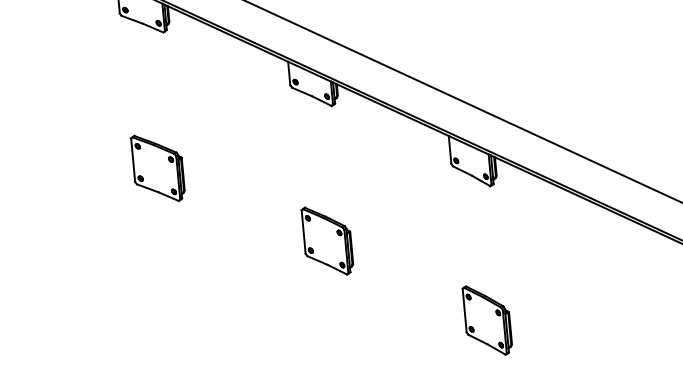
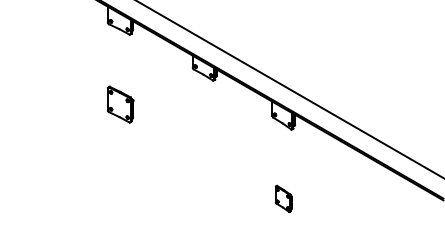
part: (326, 239) -> (204, 149), removed
part: (486, 319) -> (283, 198), size x0.7

